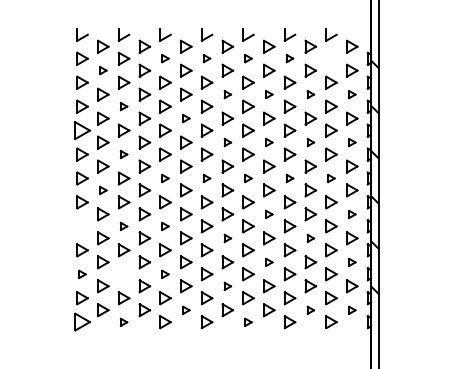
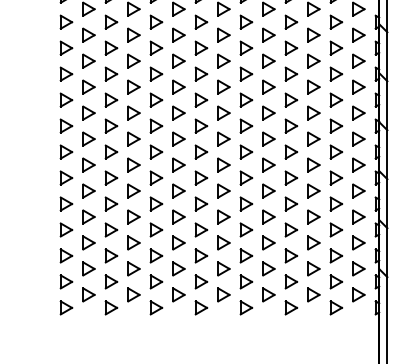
part: (165, 58) -> (156, 21), size x1.67
part: (206, 58) -> (200, 21), size x1.67
part: (248, 58) -> (246, 21), size x1.67
part: (289, 58) -> (290, 21), size x1.67
part: (331, 58) -> (336, 21), added
part: (103, 70) -> (89, 34), size x1.67
part: (227, 94) -> (223, 60), size x1.67
part: (269, 94) -> (269, 60), size x1.67
part: (310, 94) -> (313, 60), size x1.67
part: (352, 94) -> (359, 60), size x1.67
part: (123, 106) -> (110, 73), size x1.67
part: (186, 118) -> (179, 87), size x1.67
part: (82, 130) -> (66, 100), size x0.71
part: (227, 142) -> (223, 113), size x1.67
part: (269, 142) -> (269, 113), size x1.67
part: (310, 142) -> (313, 113), size x1.67
part: (352, 142) -> (359, 113), size x1.67
part: (123, 154) -> (110, 126), size x1.67
part: (165, 178) -> (156, 152), size x1.67
part: (206, 178) -> (200, 152), size x1.67
part: (248, 178) -> (246, 152), size x1.67
part: (289, 178) -> (290, 152), size x1.67
part: (331, 178) -> (336, 152), size x1.67
part: (103, 190) -> (89, 165), size x1.67
part: (269, 214) -> (269, 191), size x1.67
part: (352, 214) -> (359, 191), size x1.67
part: (82, 226) -> (66, 204), added
part: (123, 226) -> (110, 204), size x1.67
part: (165, 226) -> (156, 204), size x1.67
part: (227, 238) -> (223, 217), size x1.67
part: (310, 238) -> (313, 217), size x1.67
part: (269, 262) -> (269, 243), size x1.67
part: (352, 262) -> (359, 243), size x1.67
part: (82, 274) -> (66, 256), size x1.67
part: (123, 274) -> (110, 256), added
part: (165, 274) -> (156, 256), size x1.67
part: (227, 286) -> (223, 269), size x1.67
part: (186, 310) -> (179, 295), size x1.67
part: (310, 310) -> (313, 295), size x1.67
part: (352, 310) -> (359, 295), size x1.67
part: (82, 322) -> (66, 308), size x0.71
part: (123, 322) -> (110, 308), size x1.67
part: (248, 322) -> (246, 308), size x1.67

